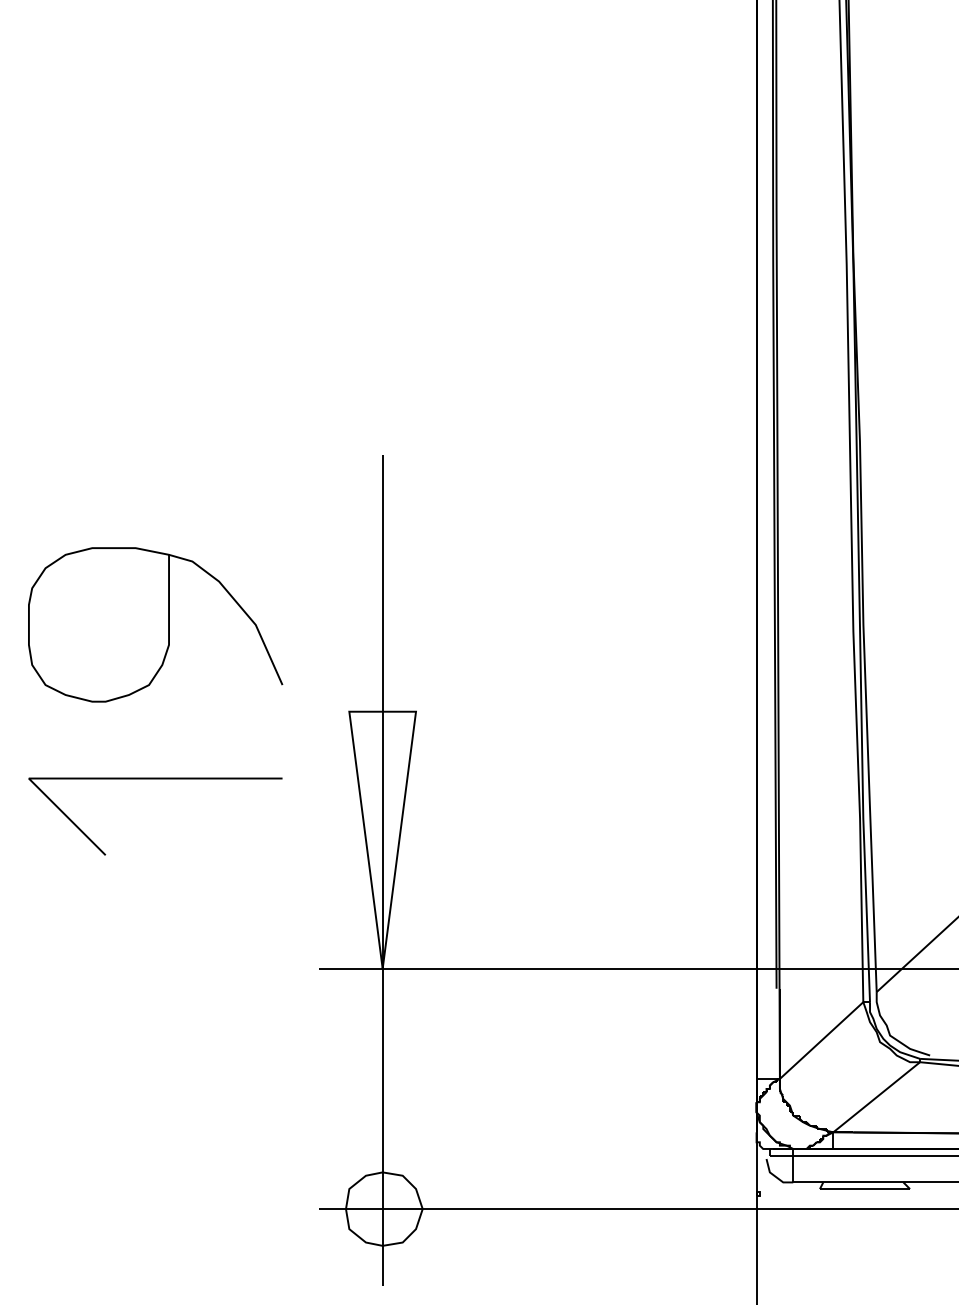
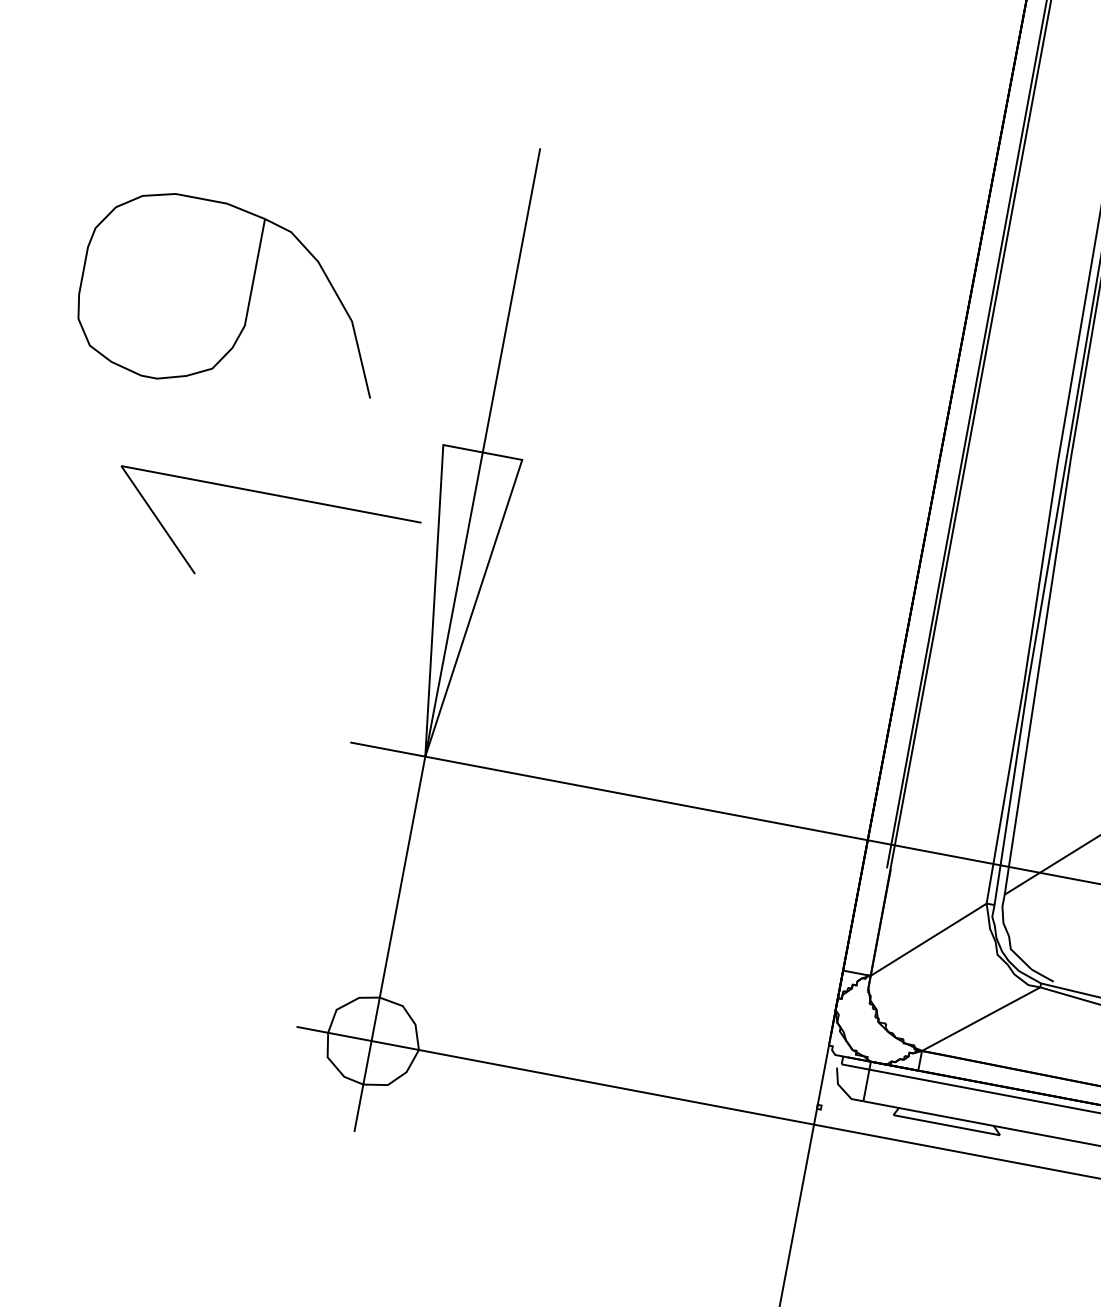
curve: (155, 779) -> (270, 495), moved

